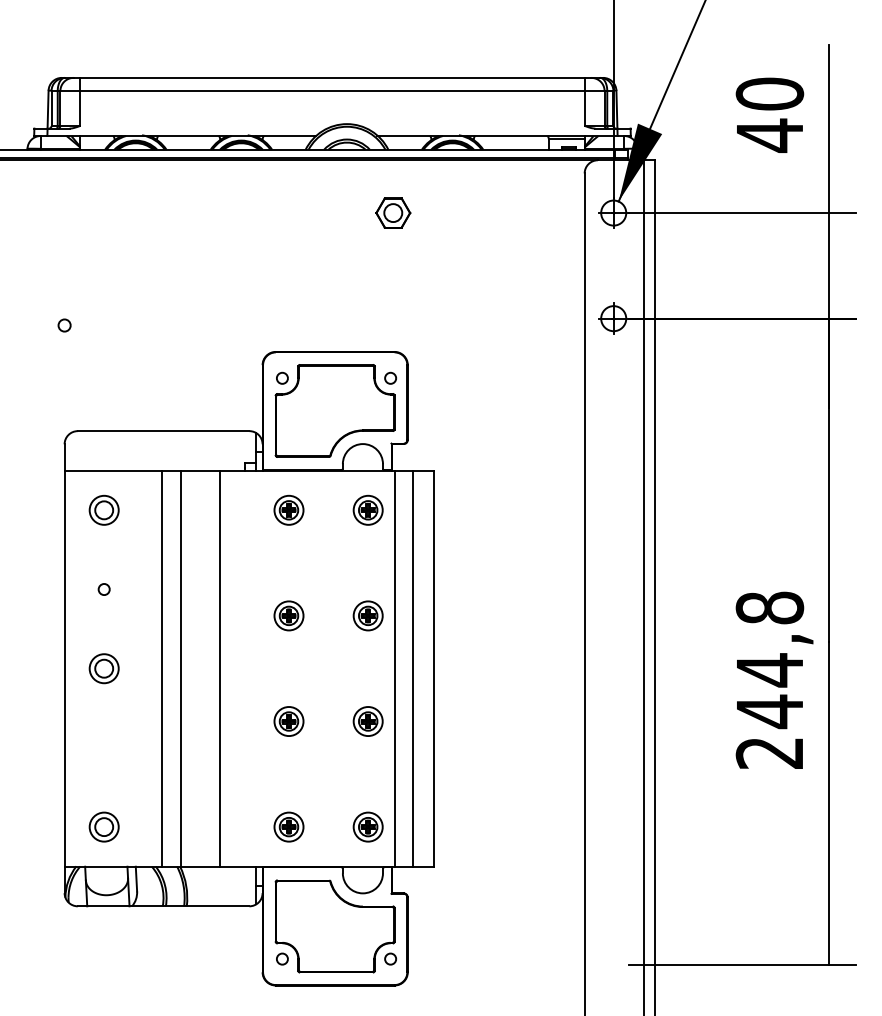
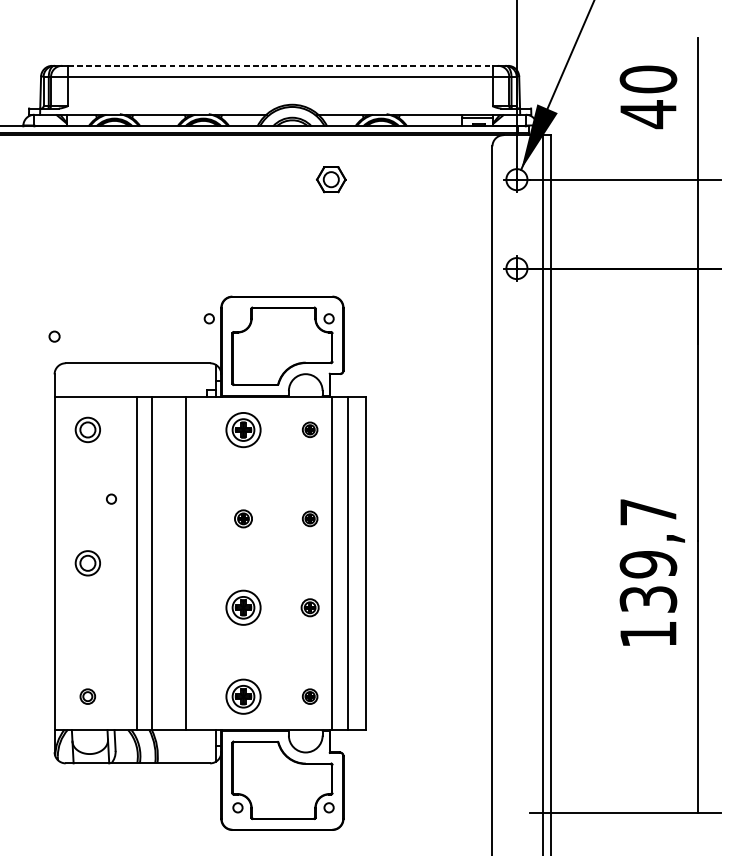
line: (333, 77) -> (280, 65), solid -> dashed
circle: (64, 325) -> (54, 336), moved
circle: (282, 377) -> (209, 318), moved
part: (288, 509) -> (243, 429), size x1.4
part: (367, 509) -> (309, 429), size x0.6
circle: (103, 589) -> (110, 499), moved
part: (288, 615) -> (243, 518), size x0.7
part: (367, 615) -> (309, 518), size x0.6
text: (769, 679) -> (648, 572), 244,8 -> 139,7
part: (288, 721) -> (243, 607), size x1.4
part: (367, 721) -> (309, 607), size x0.7
part: (103, 826) -> (87, 696), size x0.6
part: (288, 826) -> (243, 696), size x1.4
part: (367, 826) -> (309, 696), size x0.6

